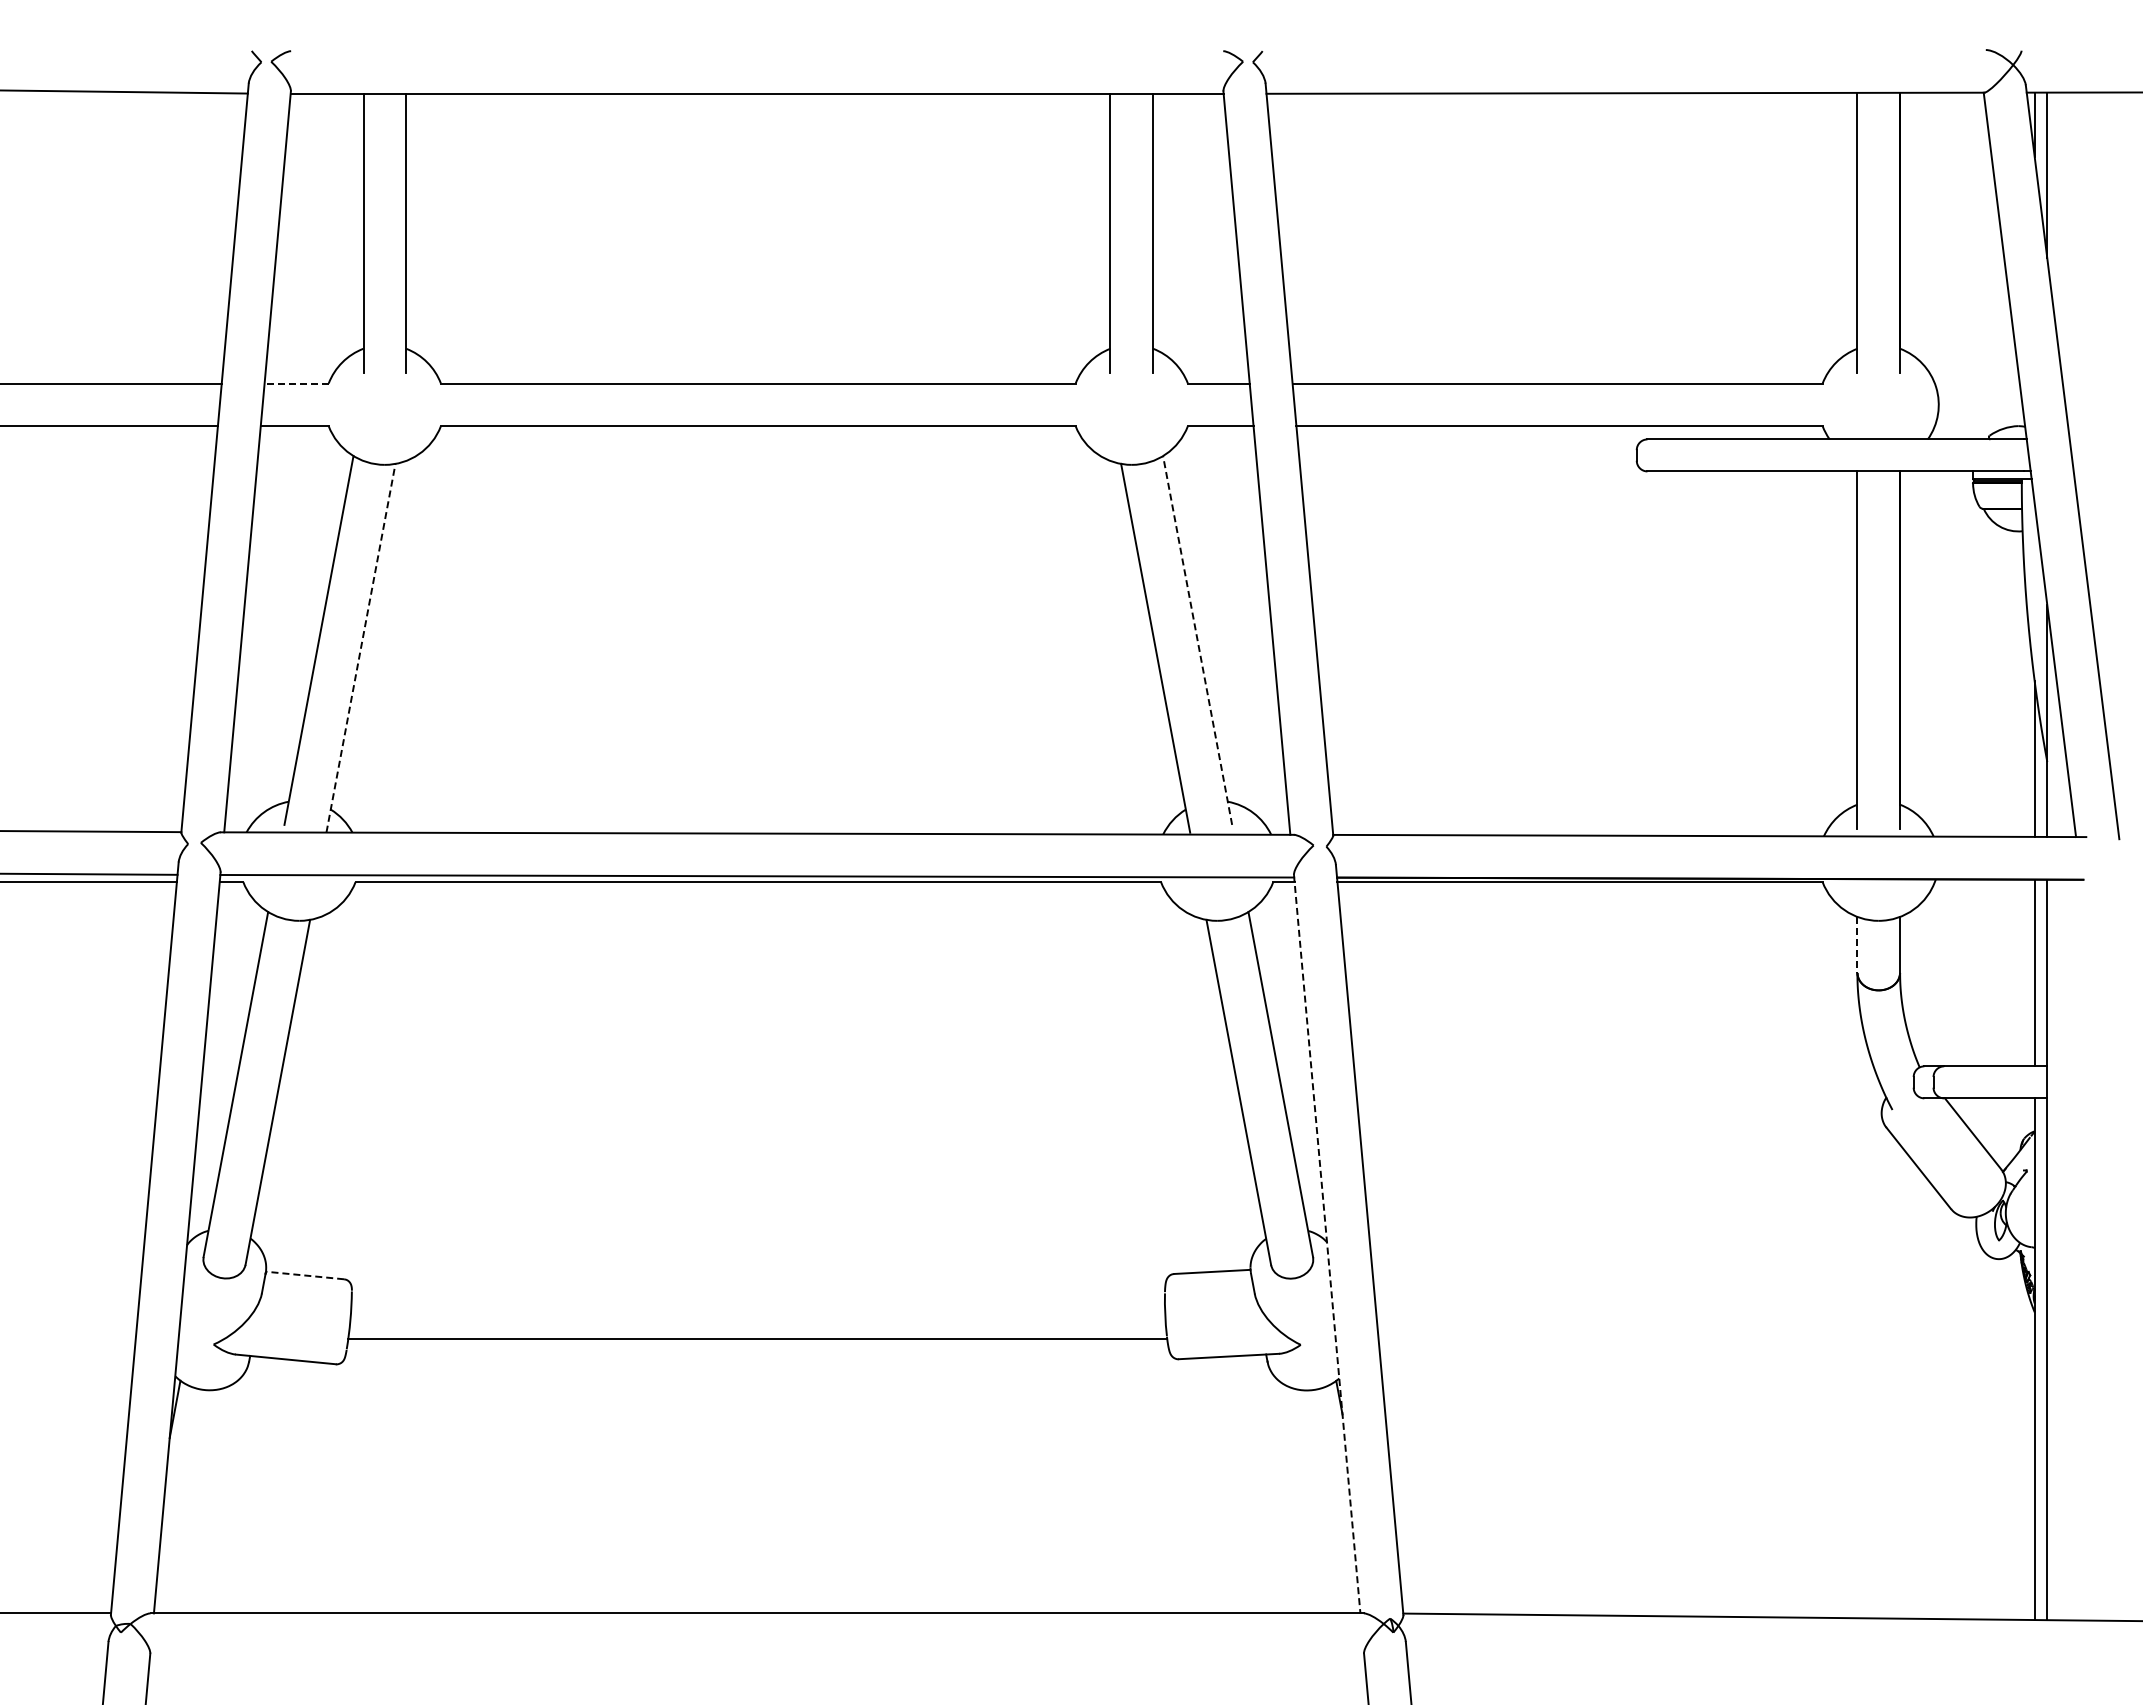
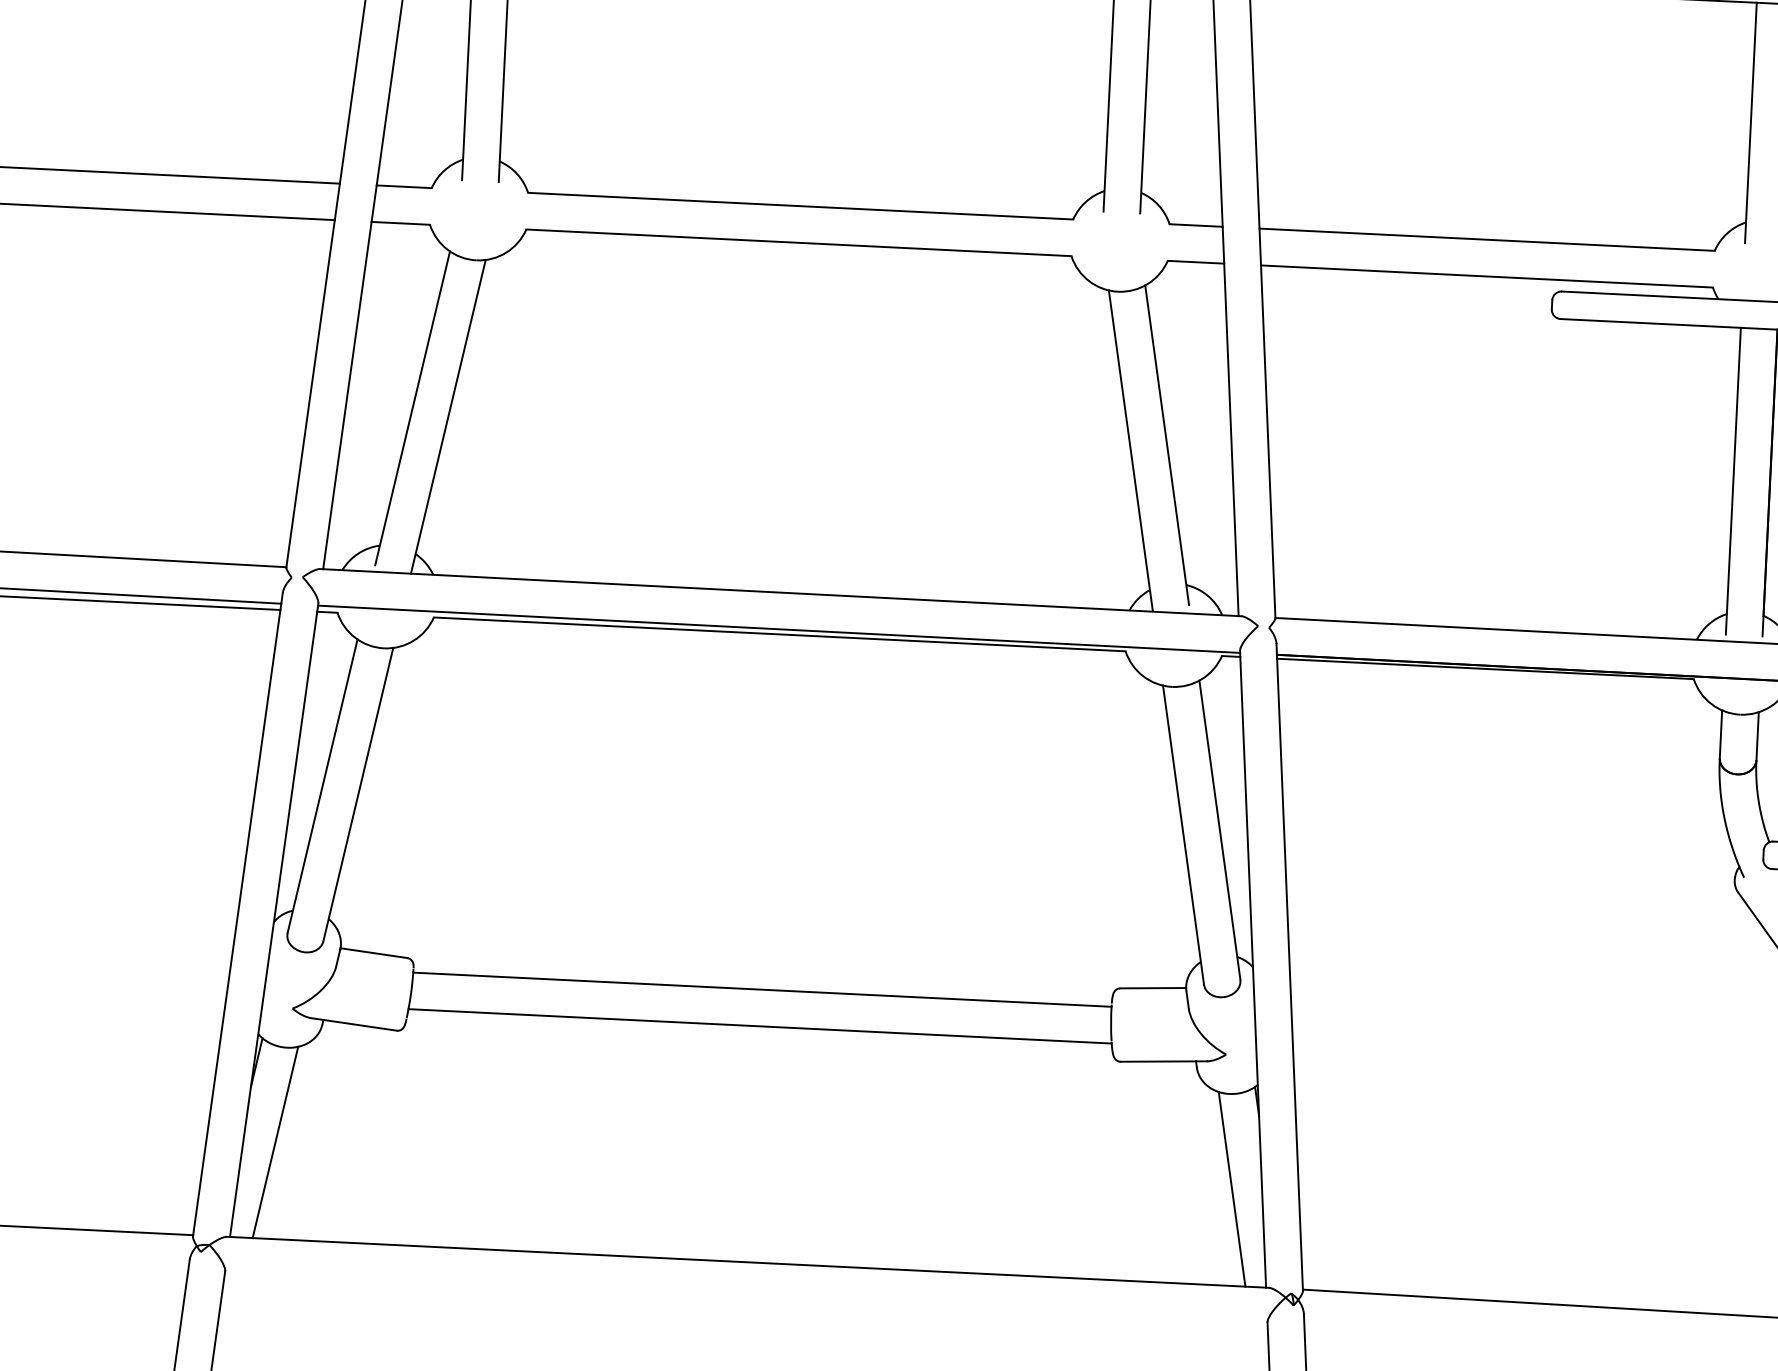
line: (296, 383) -> (404, 186), dashed -> solid
line: (1197, 640) -> (1167, 445), dashed -> solid
line: (360, 648) -> (447, 417), dashed -> solid
line: (1857, 945) -> (1721, 734), dashed -> solid
line: (1327, 1244) -> (1253, 969), dashed -> solid
line: (304, 1275) -> (373, 953), dashed -> solid
line: (757, 1295) -> (761, 989), added
line: (201, 1500) -> (275, 1142), added
line: (1315, 1500) -> (1232, 1188), added

